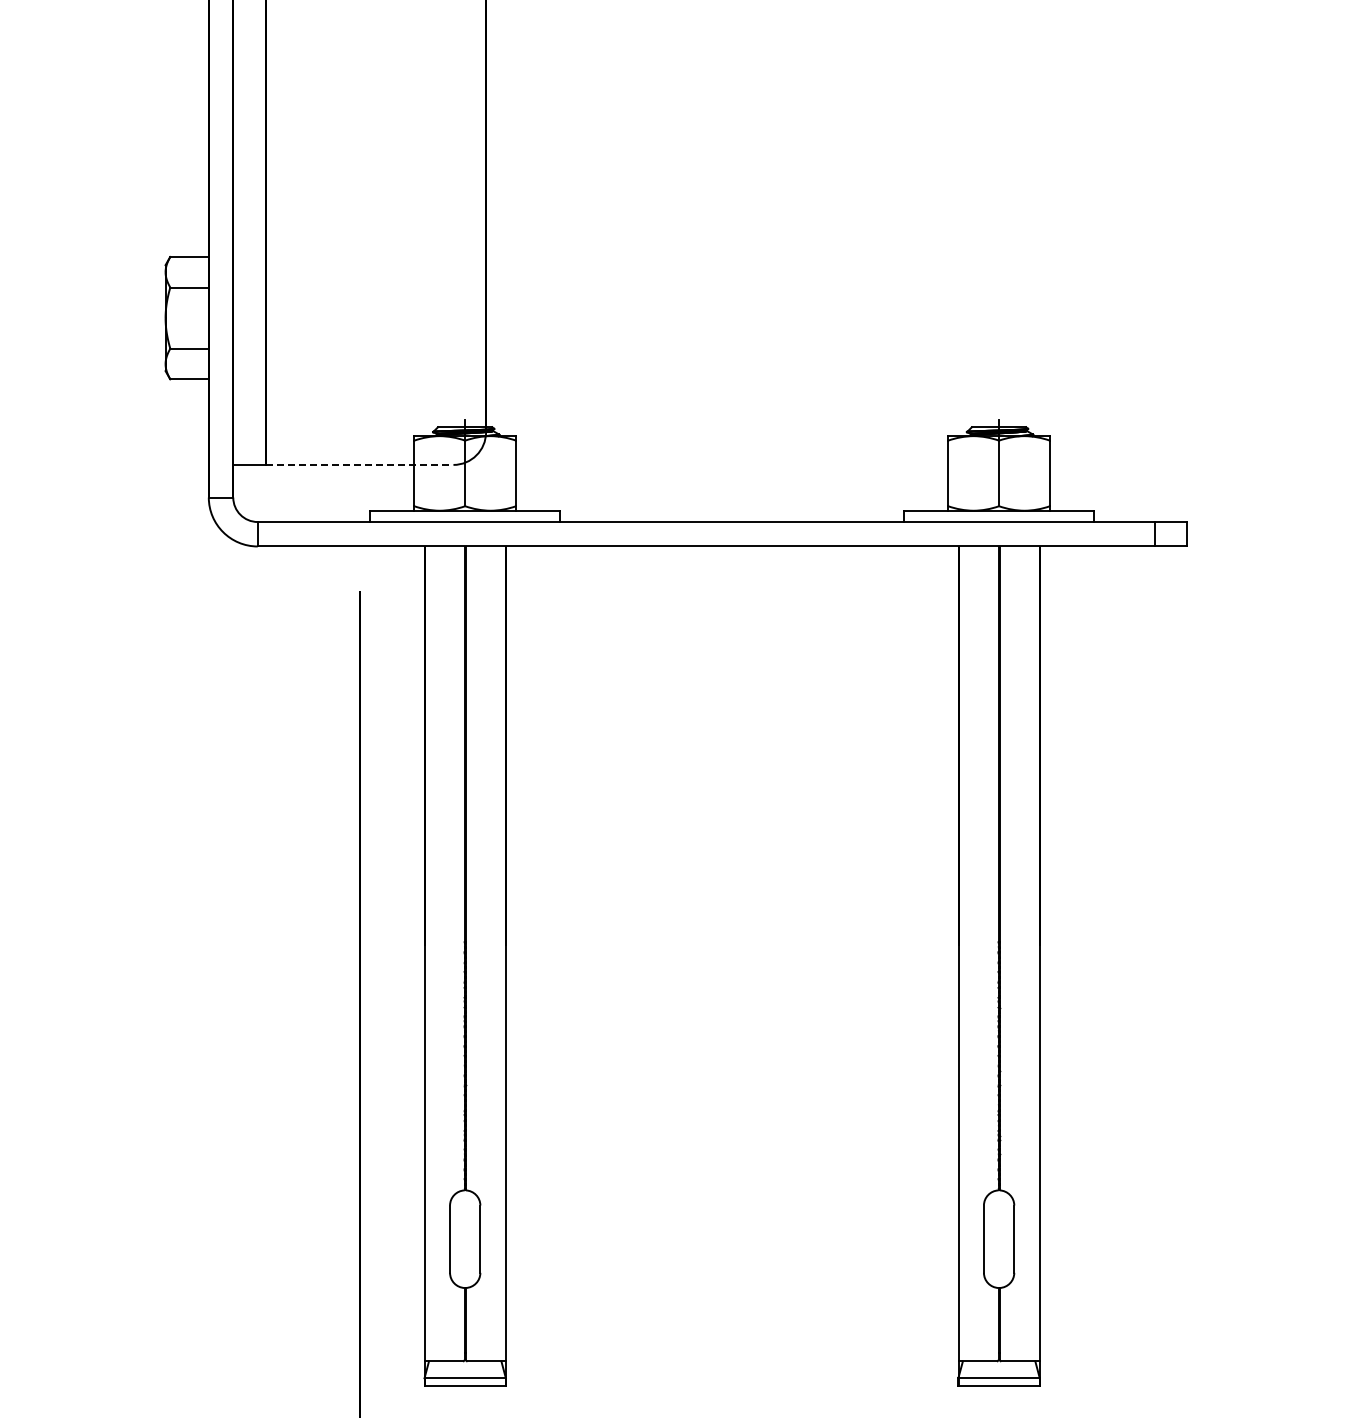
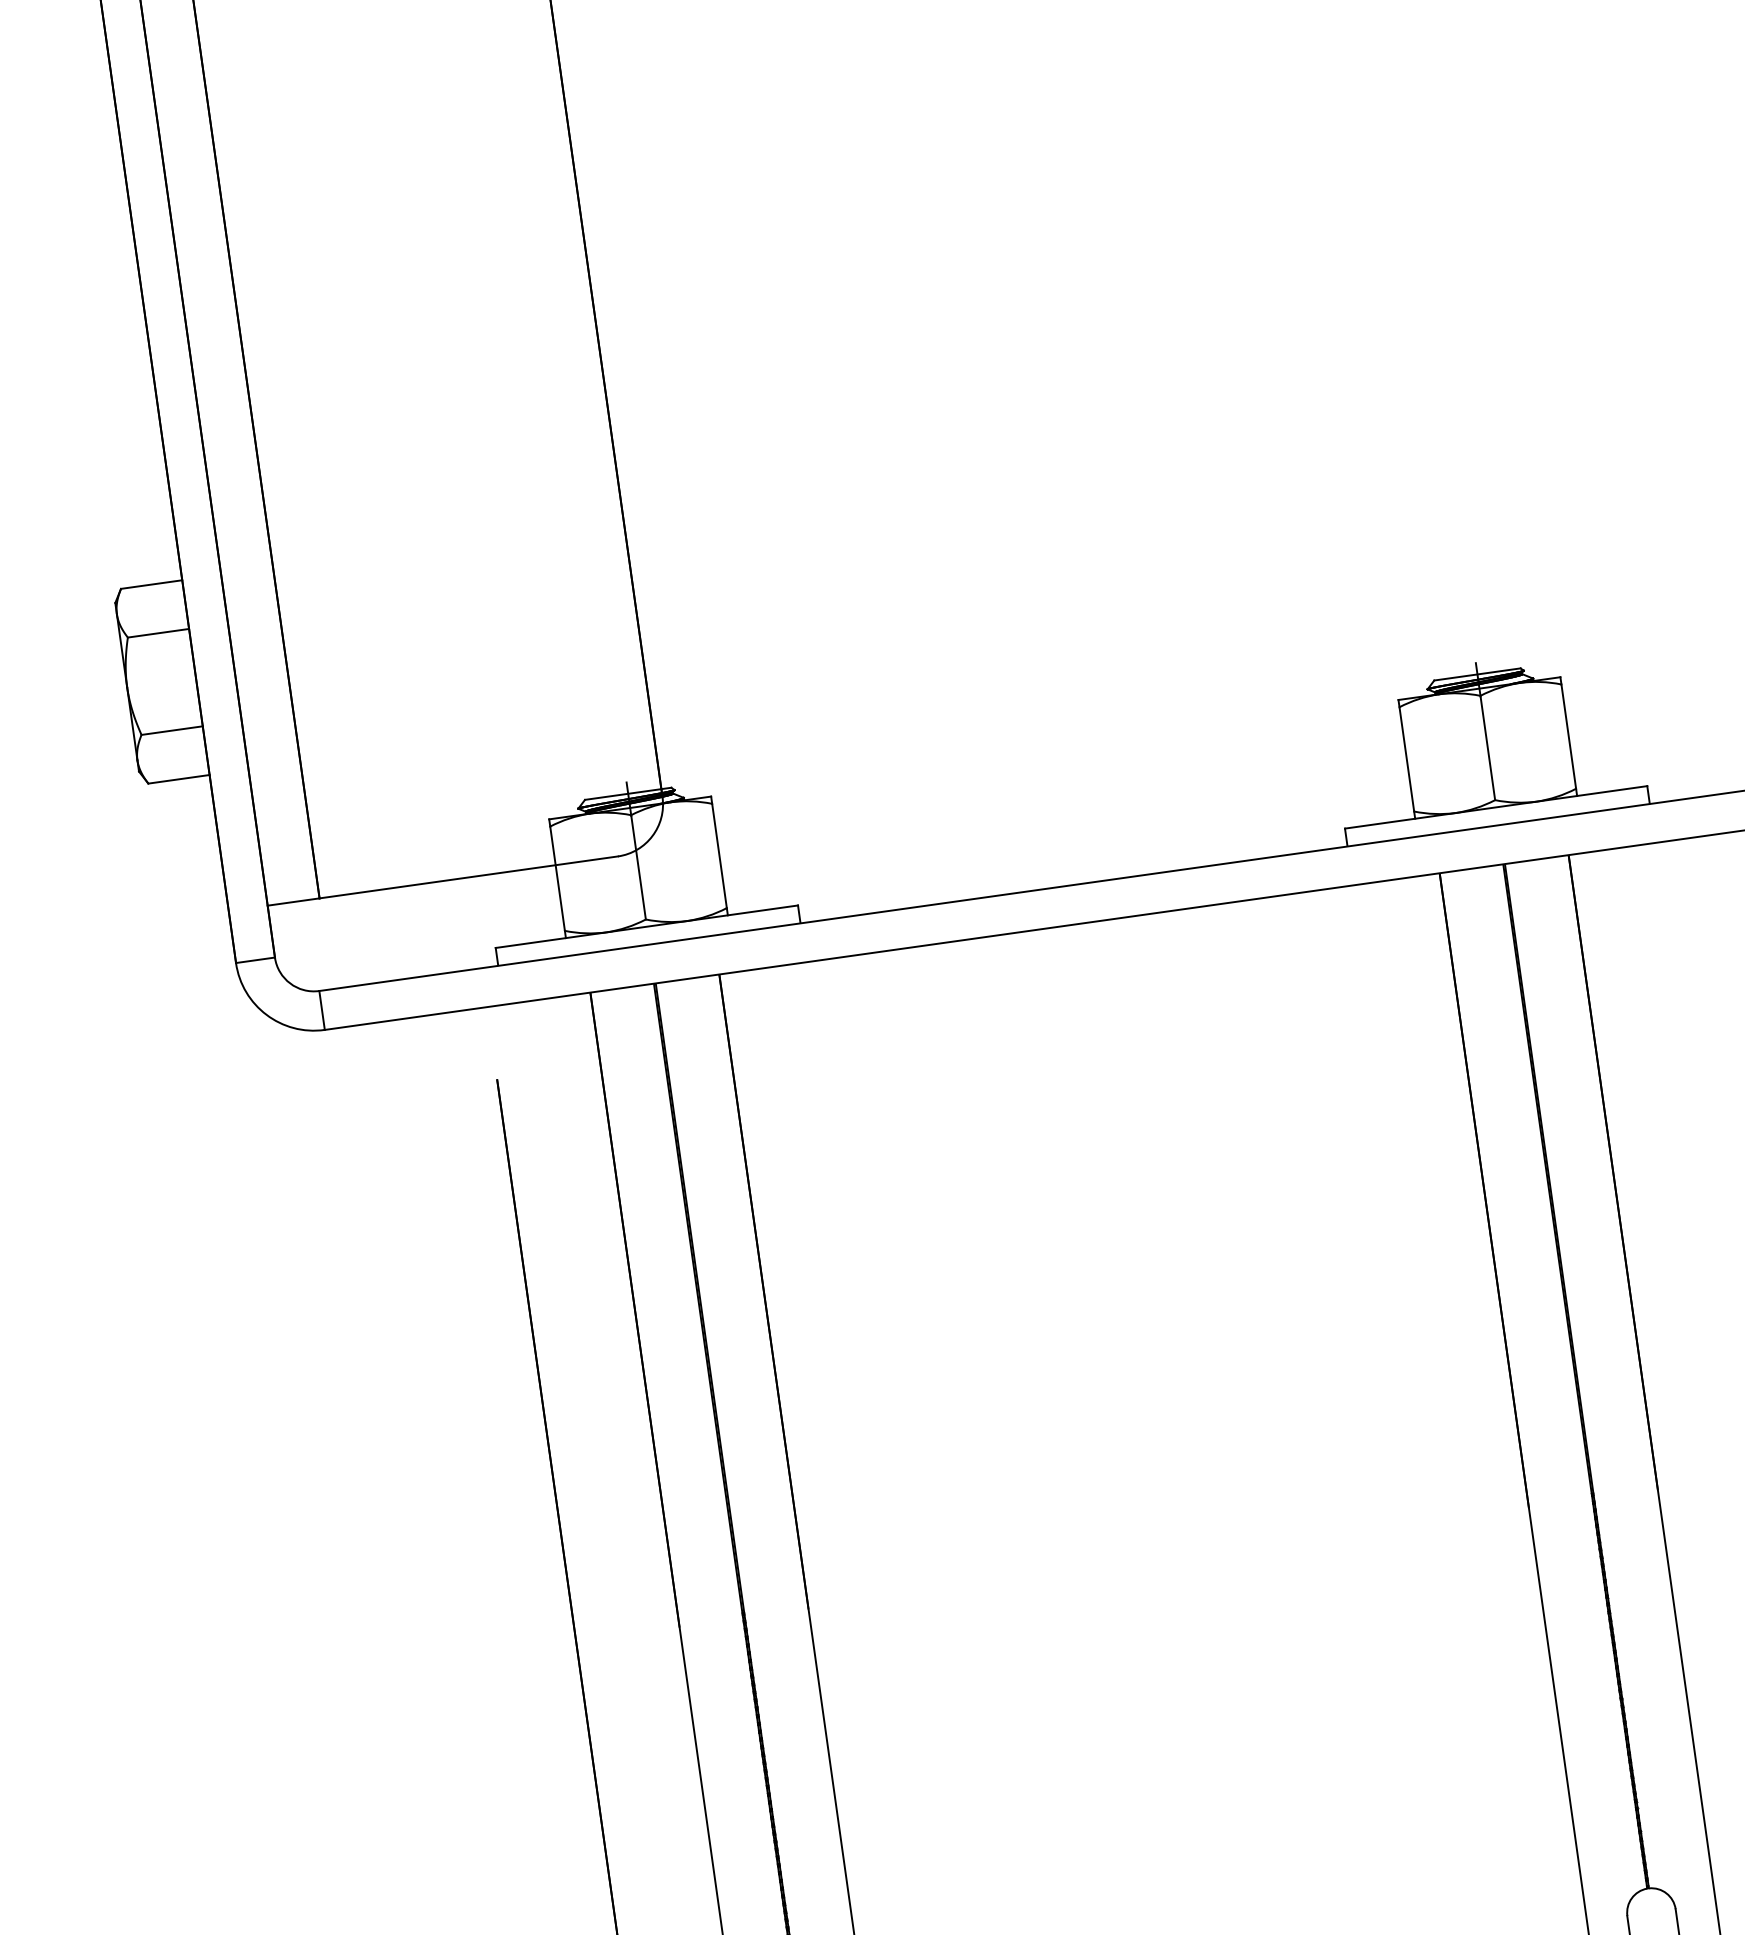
line: (359, 464) -> (468, 876), dashed -> solid

